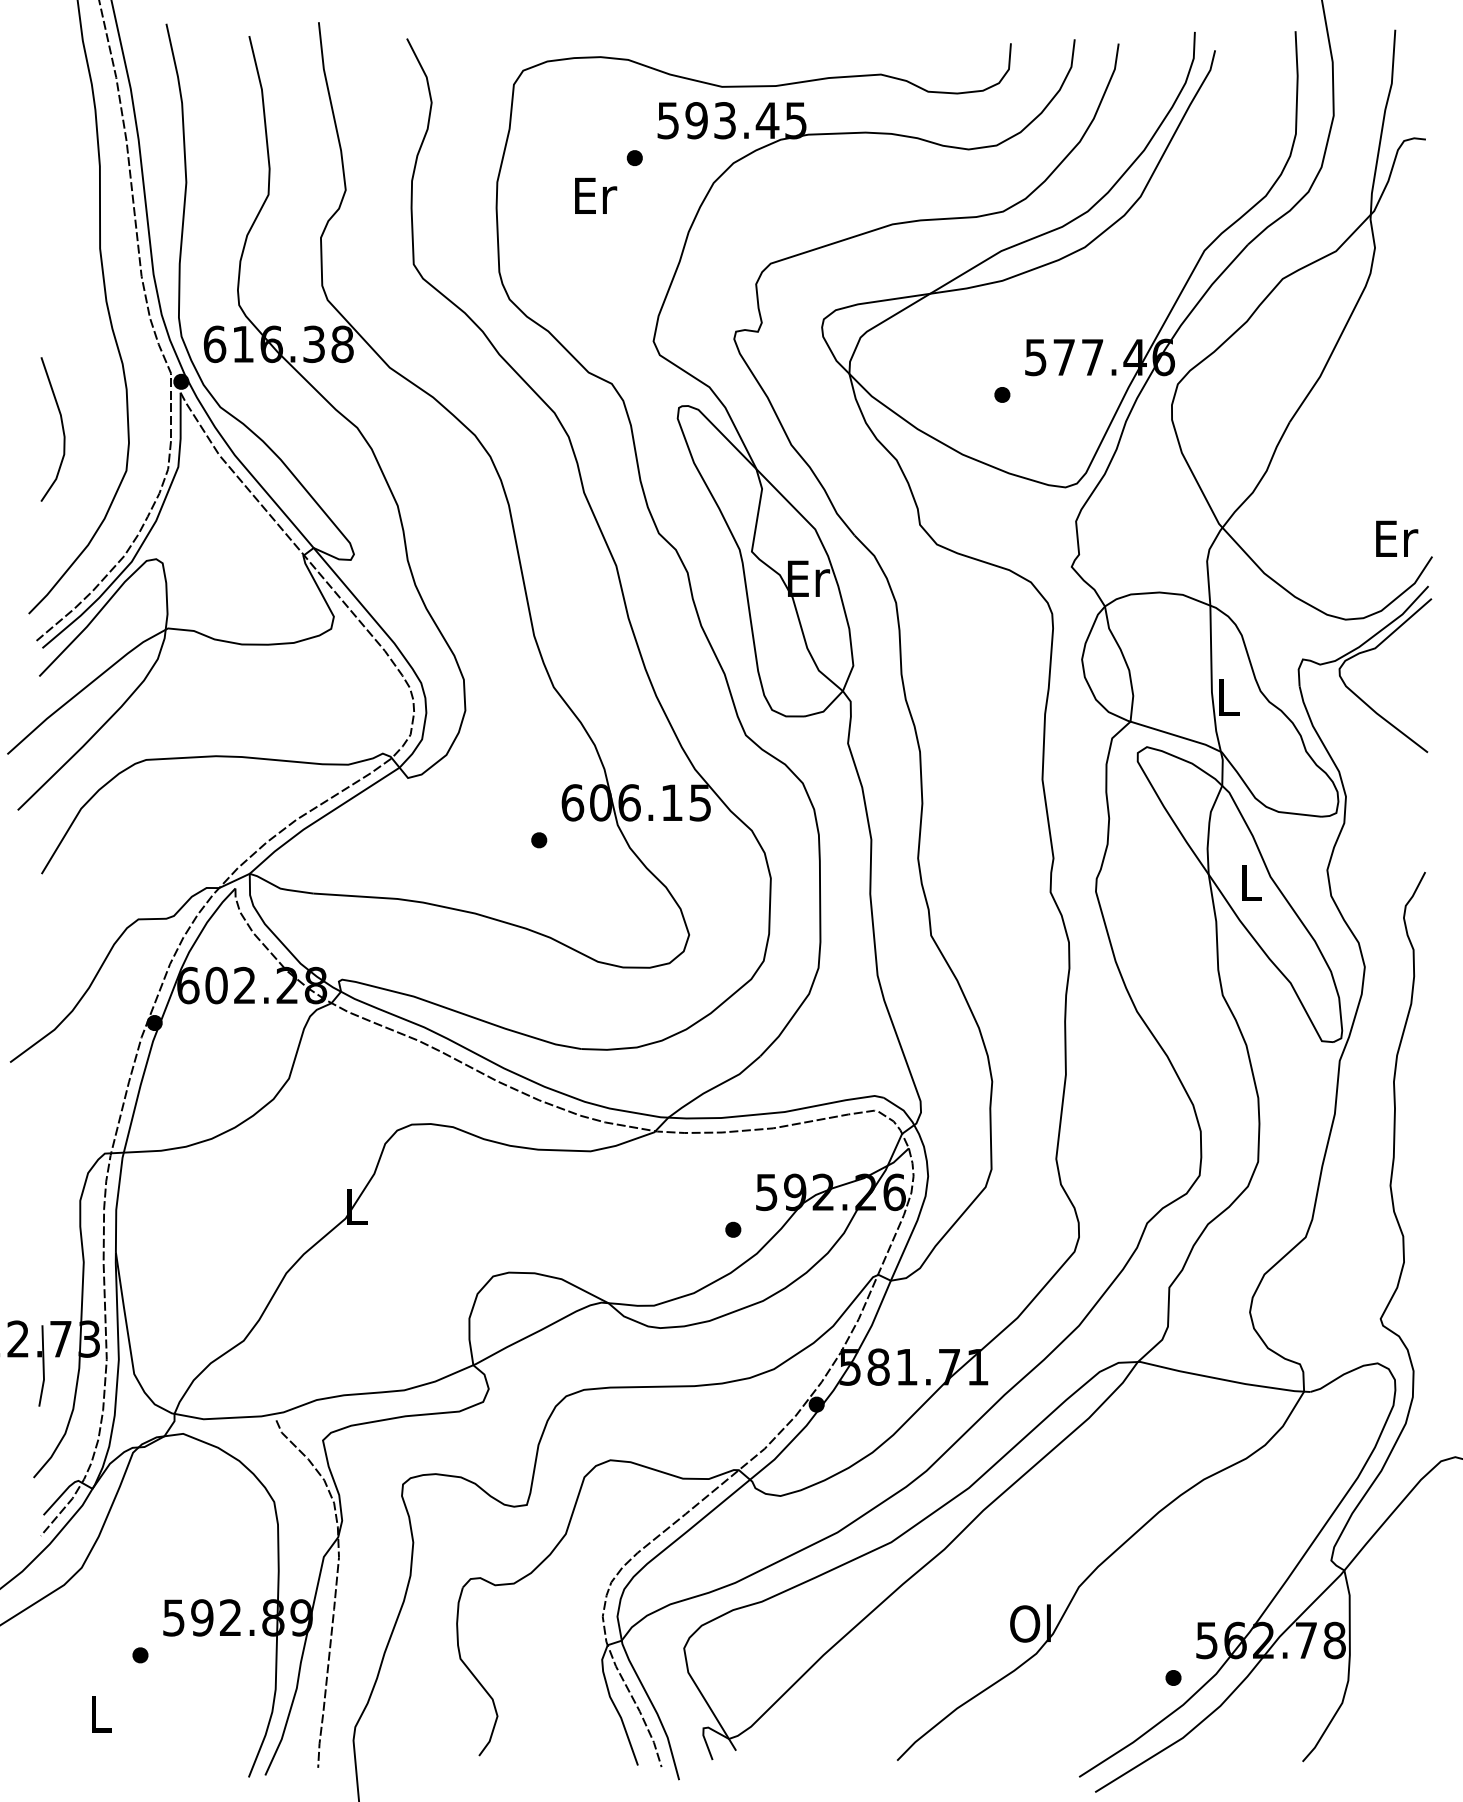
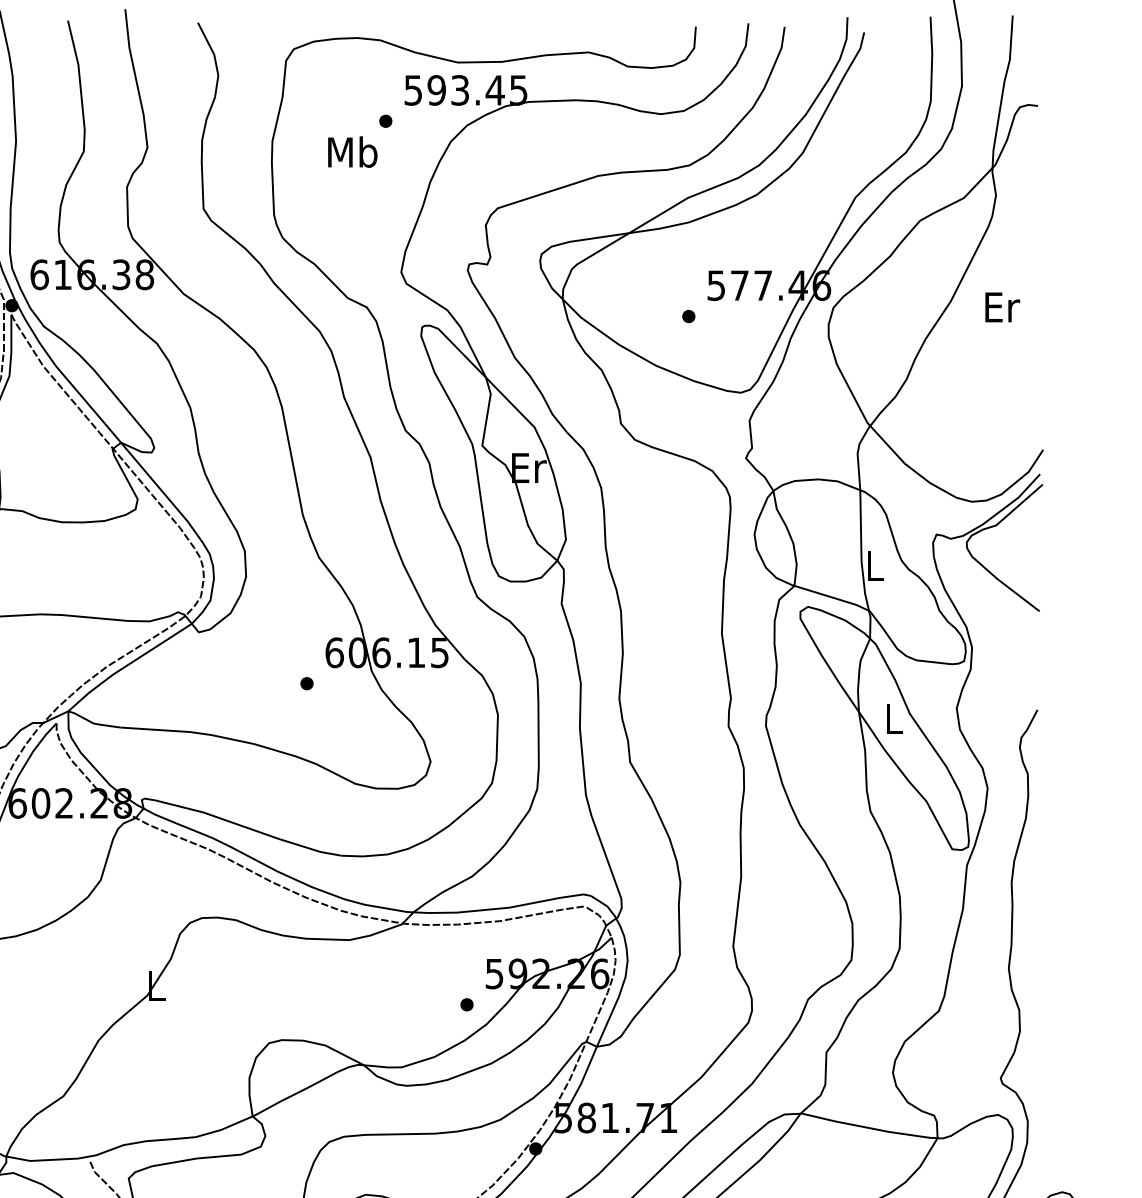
text: (594, 195) -> (352, 152), Er -> Mb
text: (1397, 538) -> (1003, 307), moved

